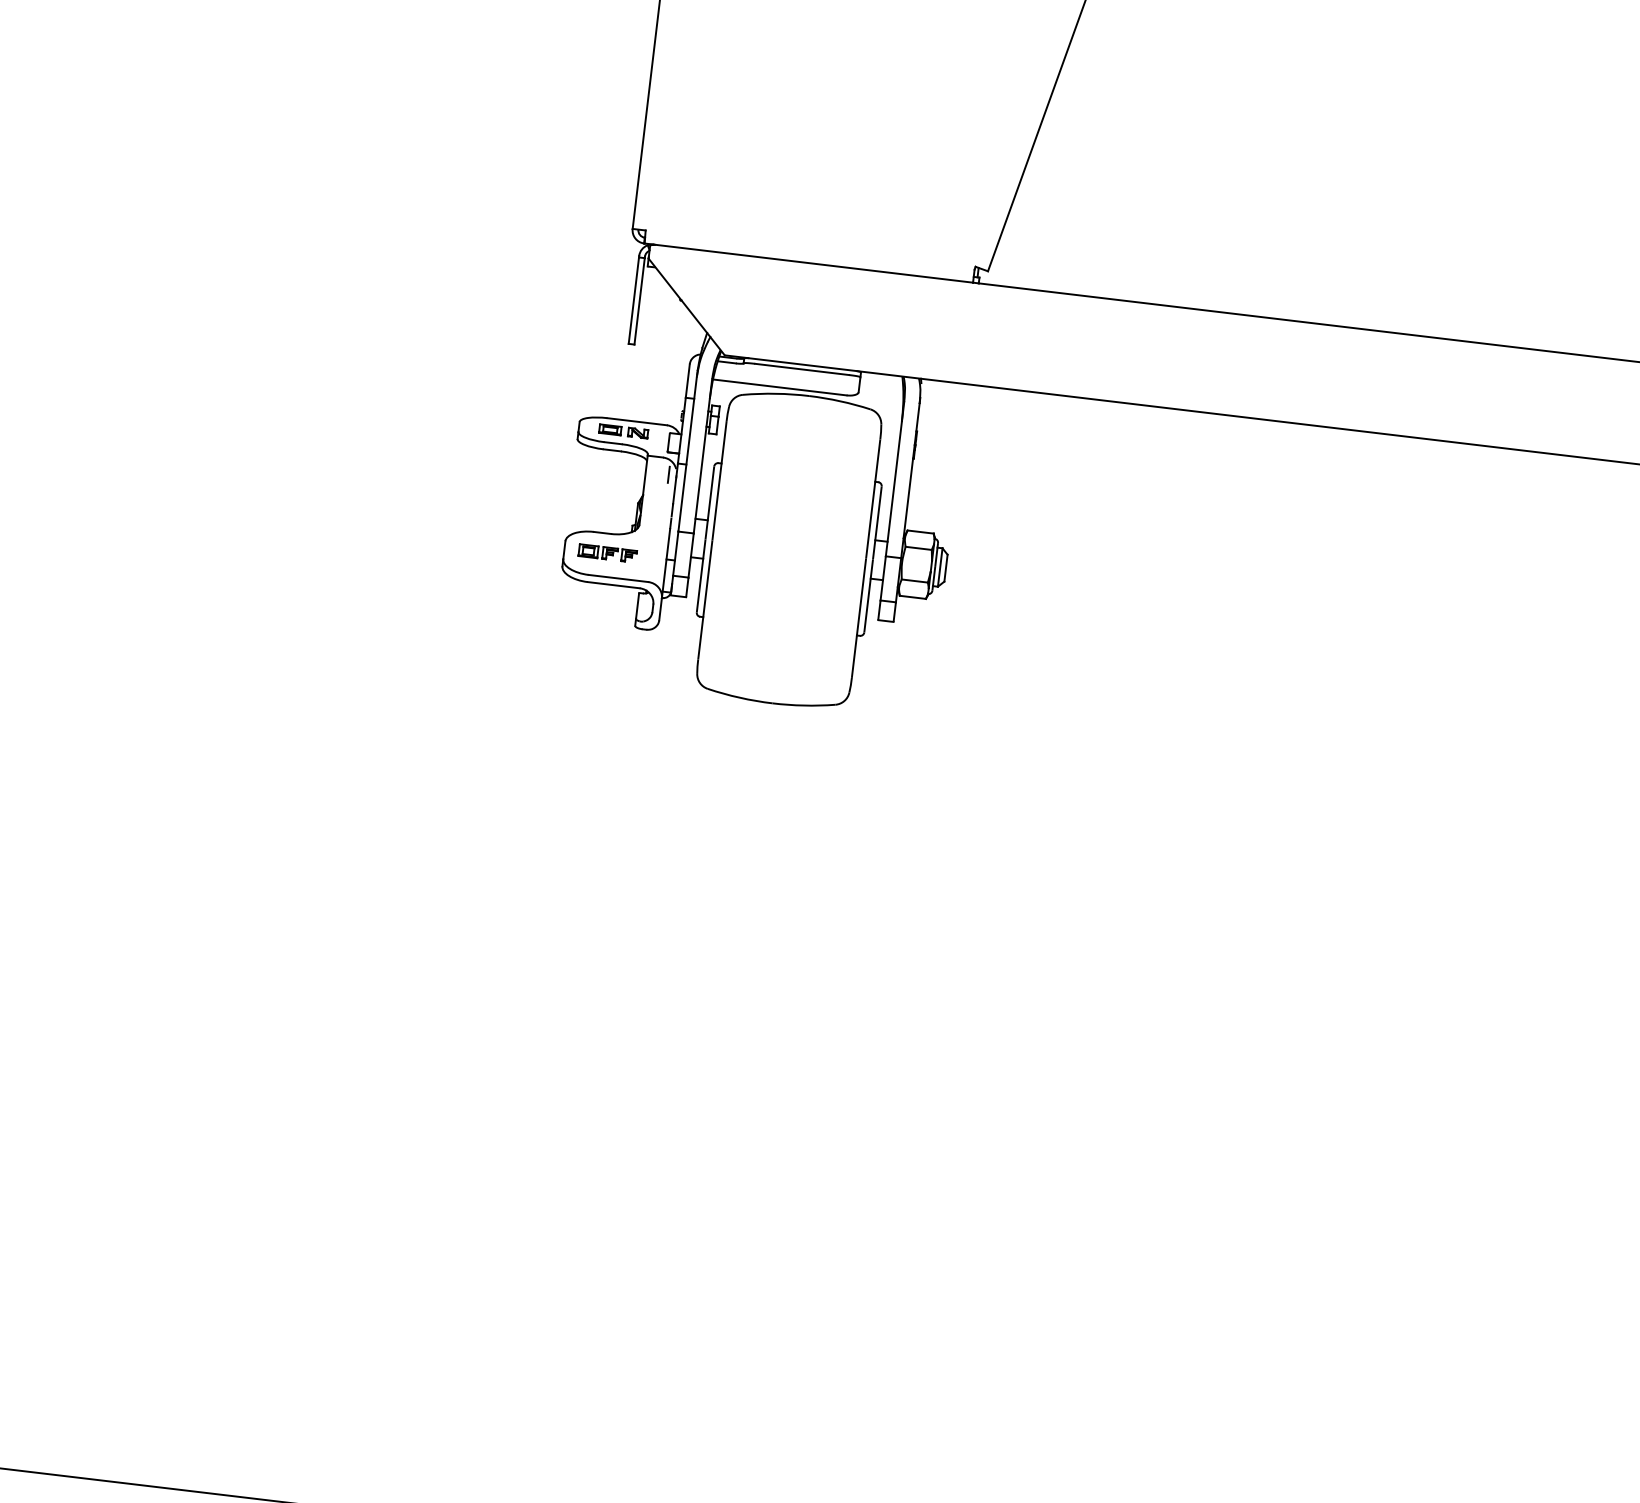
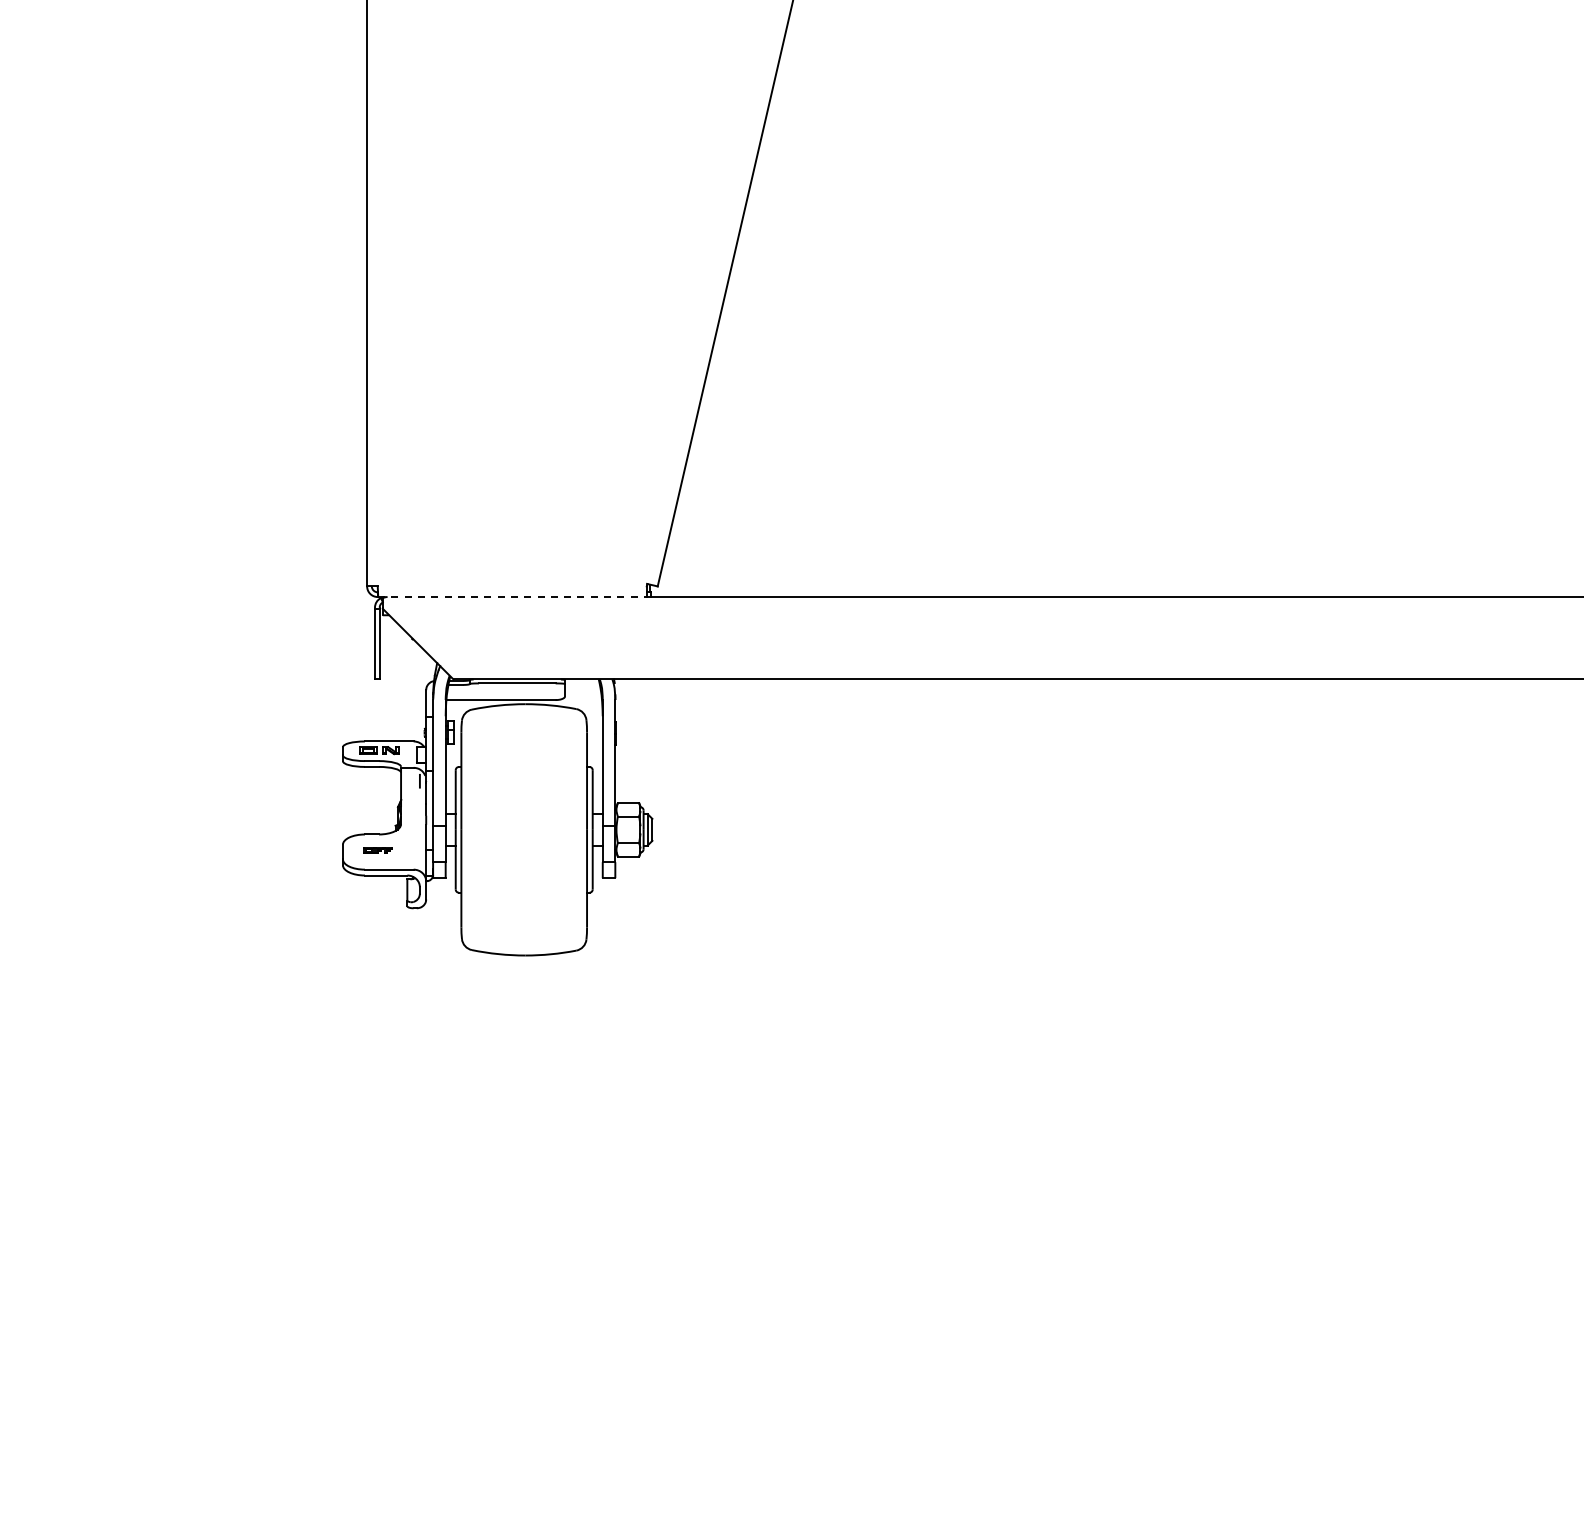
line: (808, 263) -> (512, 597), solid -> dashed
part: (608, 553) -> (378, 850), size x0.6

